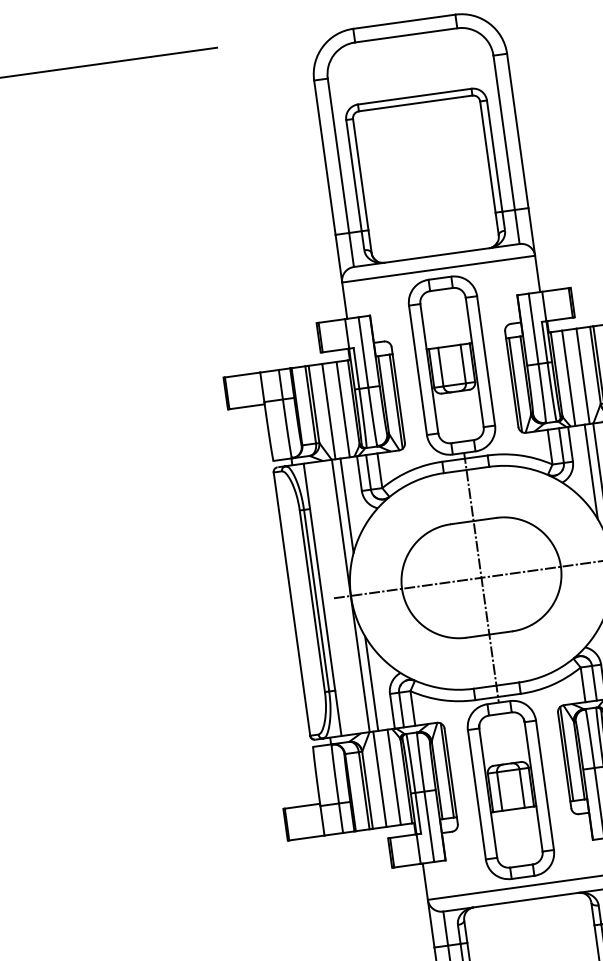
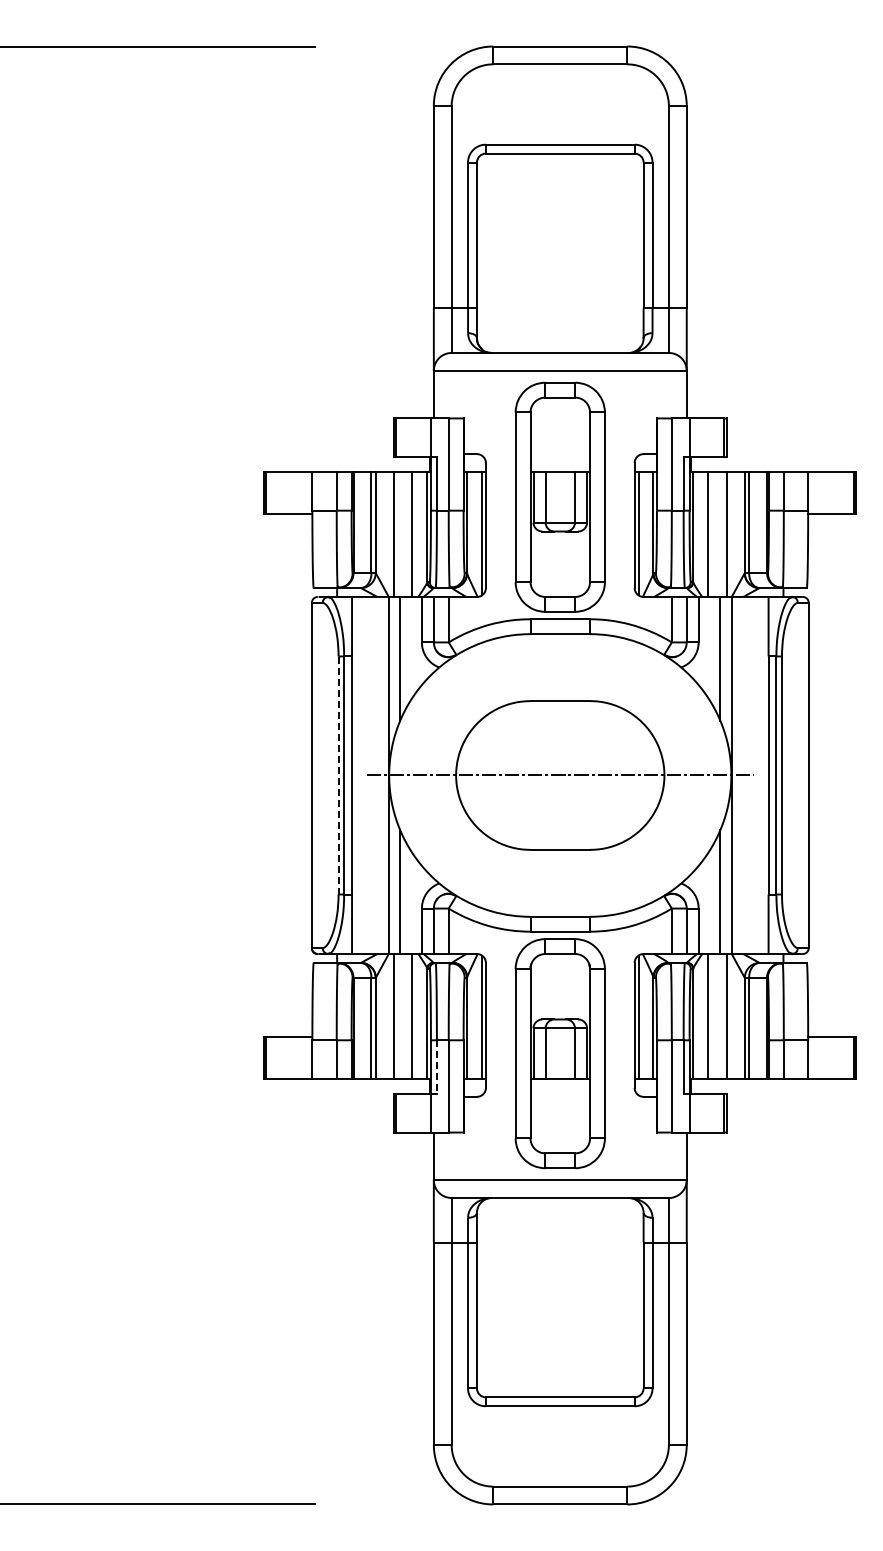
line: (481, 577) -> (560, 775), removed
line: (312, 600) -> (338, 774), solid -> dashed
line: (417, 813) -> (436, 1067), solid -> dashed

